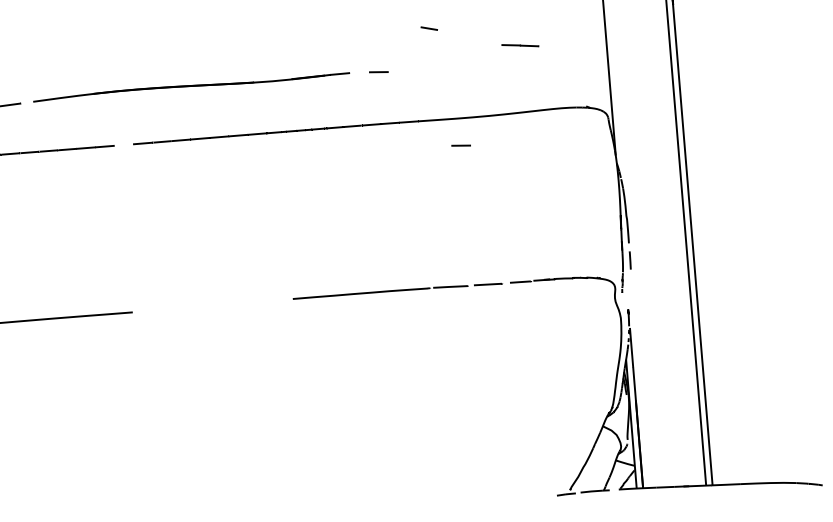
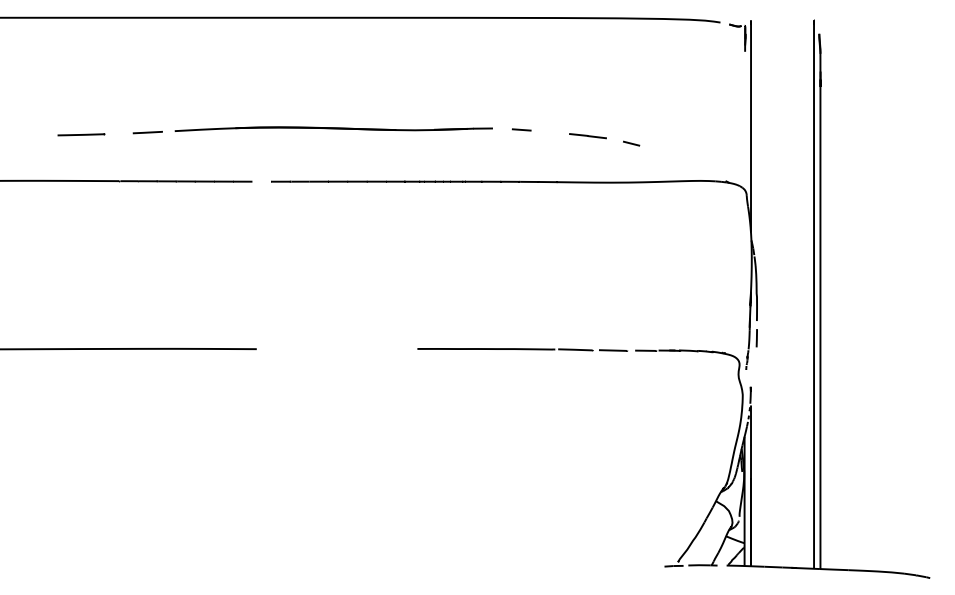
line: (429, 28) -> (631, 143), moved
line: (519, 46) -> (587, 136), moved
line: (460, 145) -> (597, 209), removed

